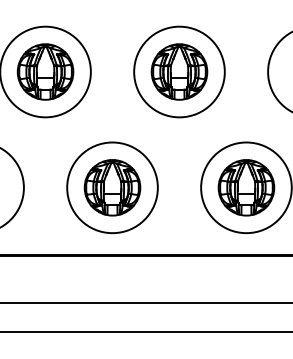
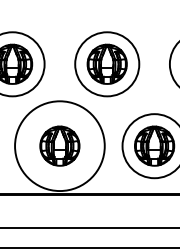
circle: (112, 187) -> (59, 145), size x1.4

